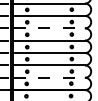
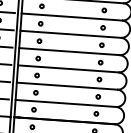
line: (49, 28) -> (71, 34), dashed -> solid
line: (49, 77) -> (66, 103), dashed -> solid

